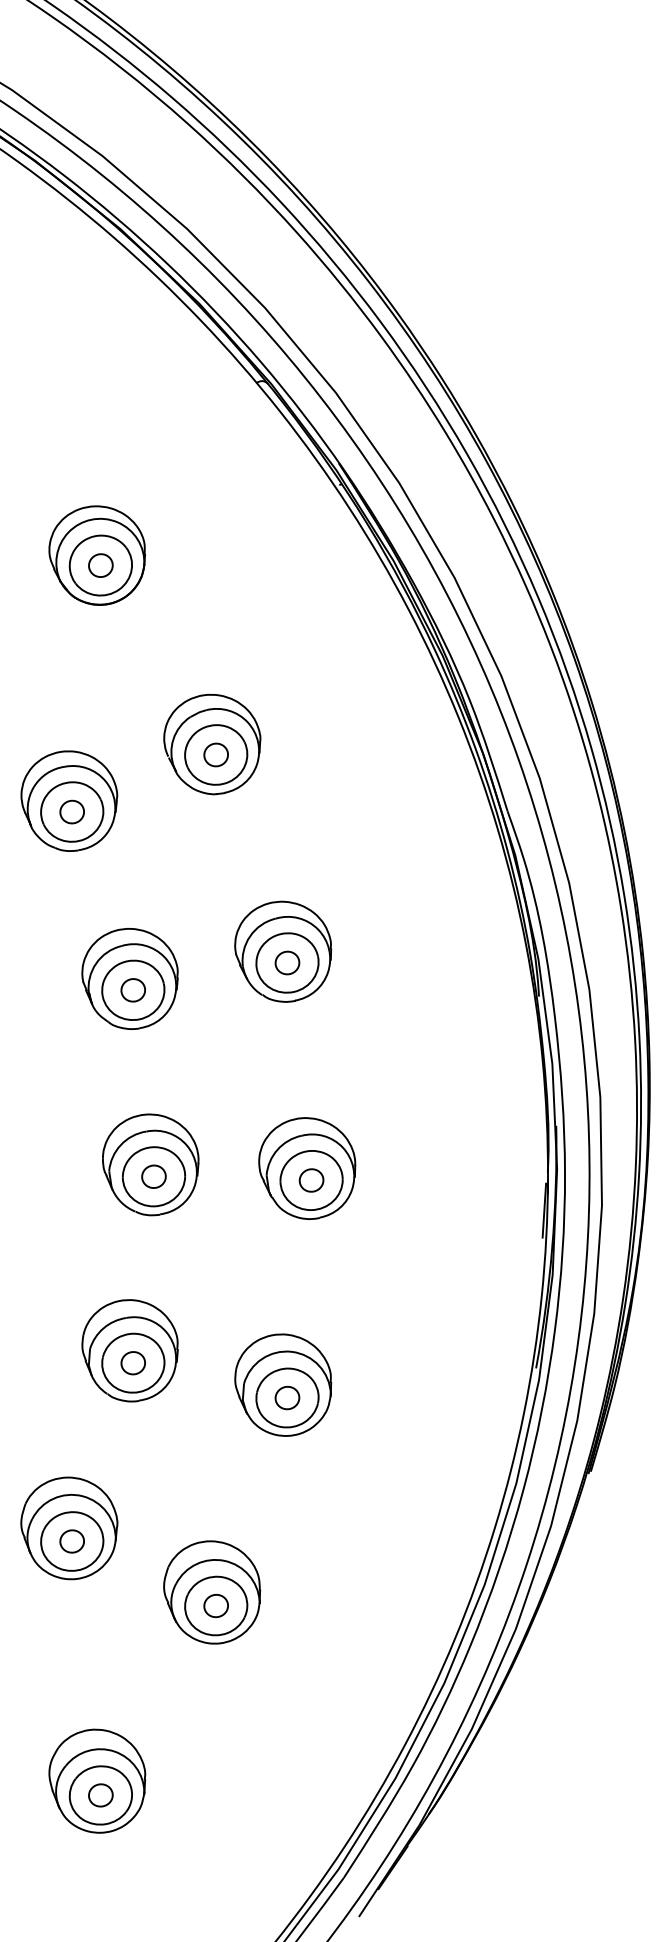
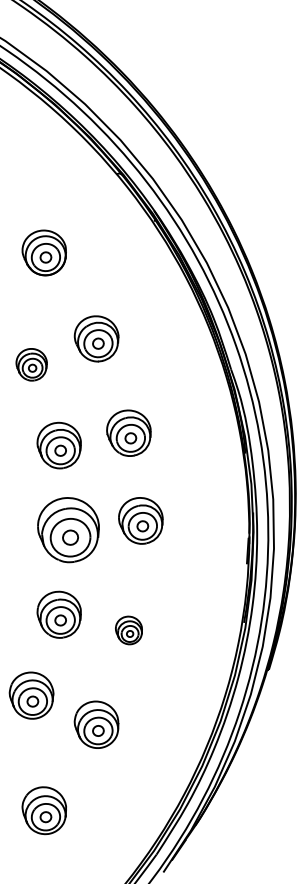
part: (69, 800) -> (31, 364), size x0.7
part: (150, 1165) -> (68, 530), size x1.4
part: (306, 1167) -> (140, 520), moved
part: (282, 1385) -> (128, 630), size x0.6

